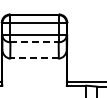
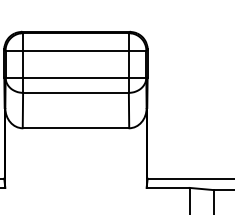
line: (35, 42) -> (78, 93), dashed -> solid
line: (34, 58) -> (75, 128), dashed -> solid

